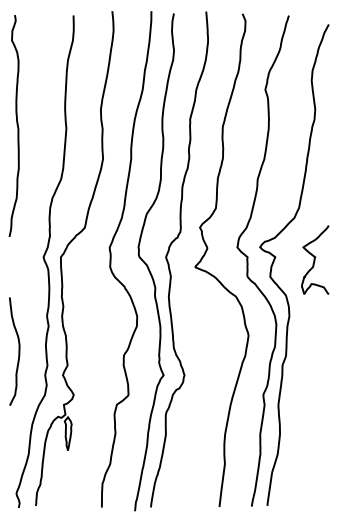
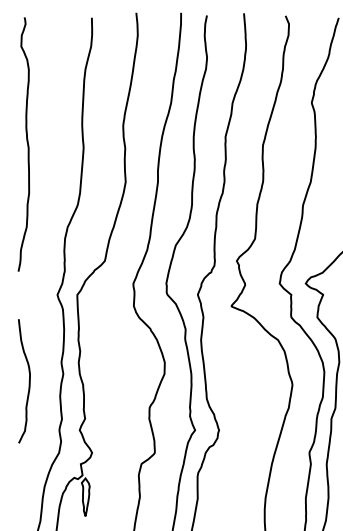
curve: (18, 351) -> (28, 381), moved

